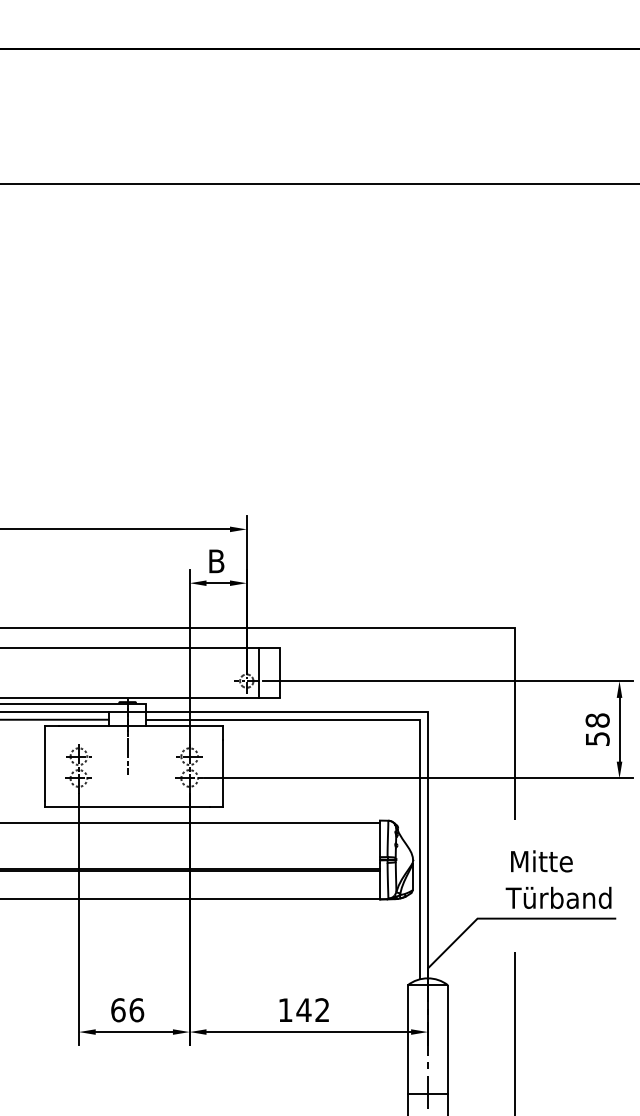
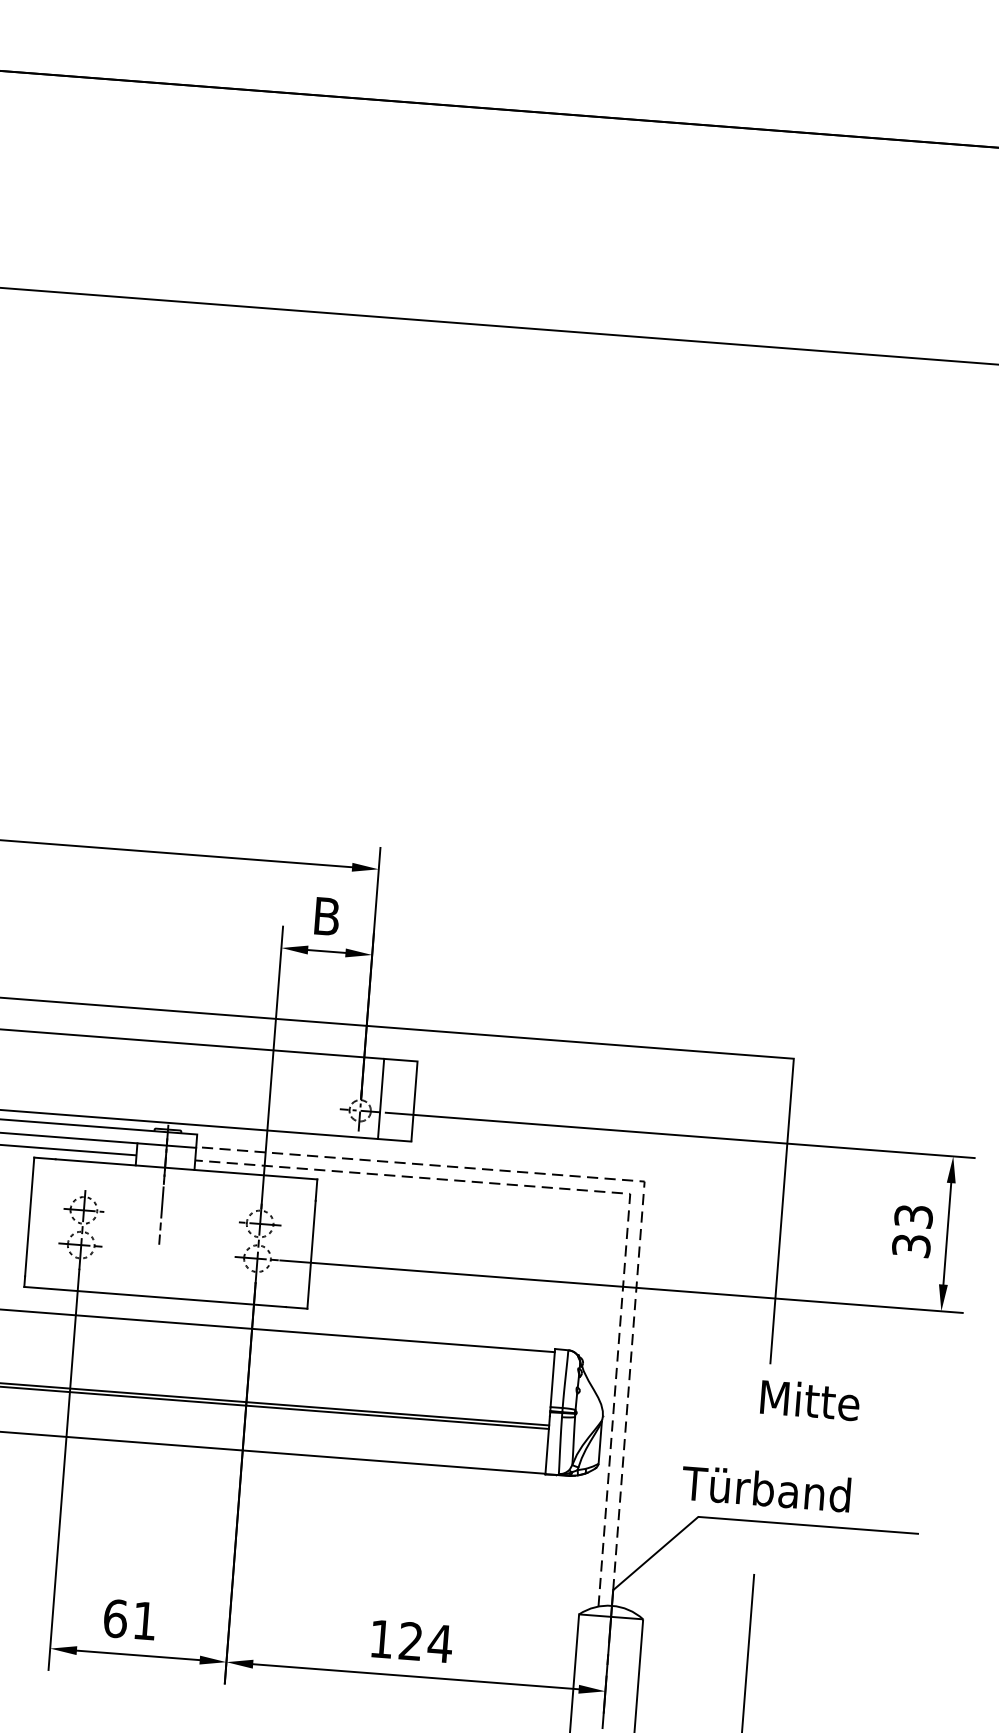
line: (415, 711) -> (624, 1179), solid -> dashed
line: (412, 720) -> (619, 1193), solid -> dashed
text: (597, 729) -> (912, 1230), 58 -> 33
text: (541, 861) -> (809, 1400), moved
text: (558, 897) -> (766, 1488), moved
text: (313, 1009) -> (426, 1641), 142 -> 124
text: (136, 1010) -> (144, 1621), 66 -> 61

